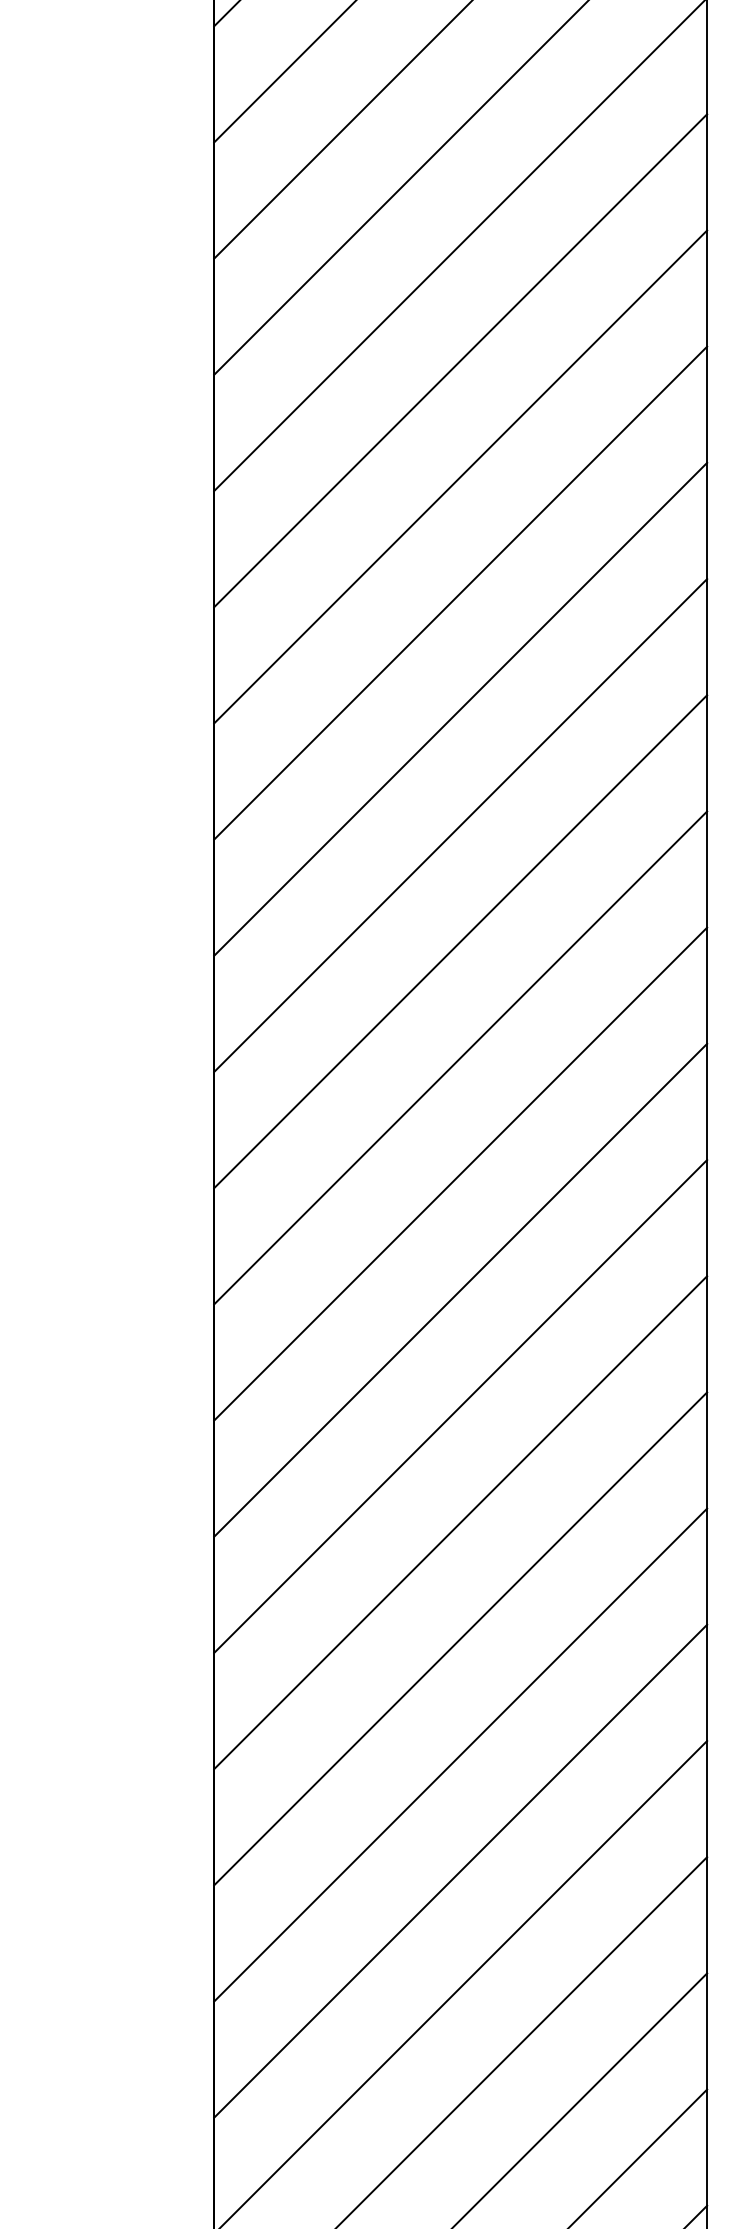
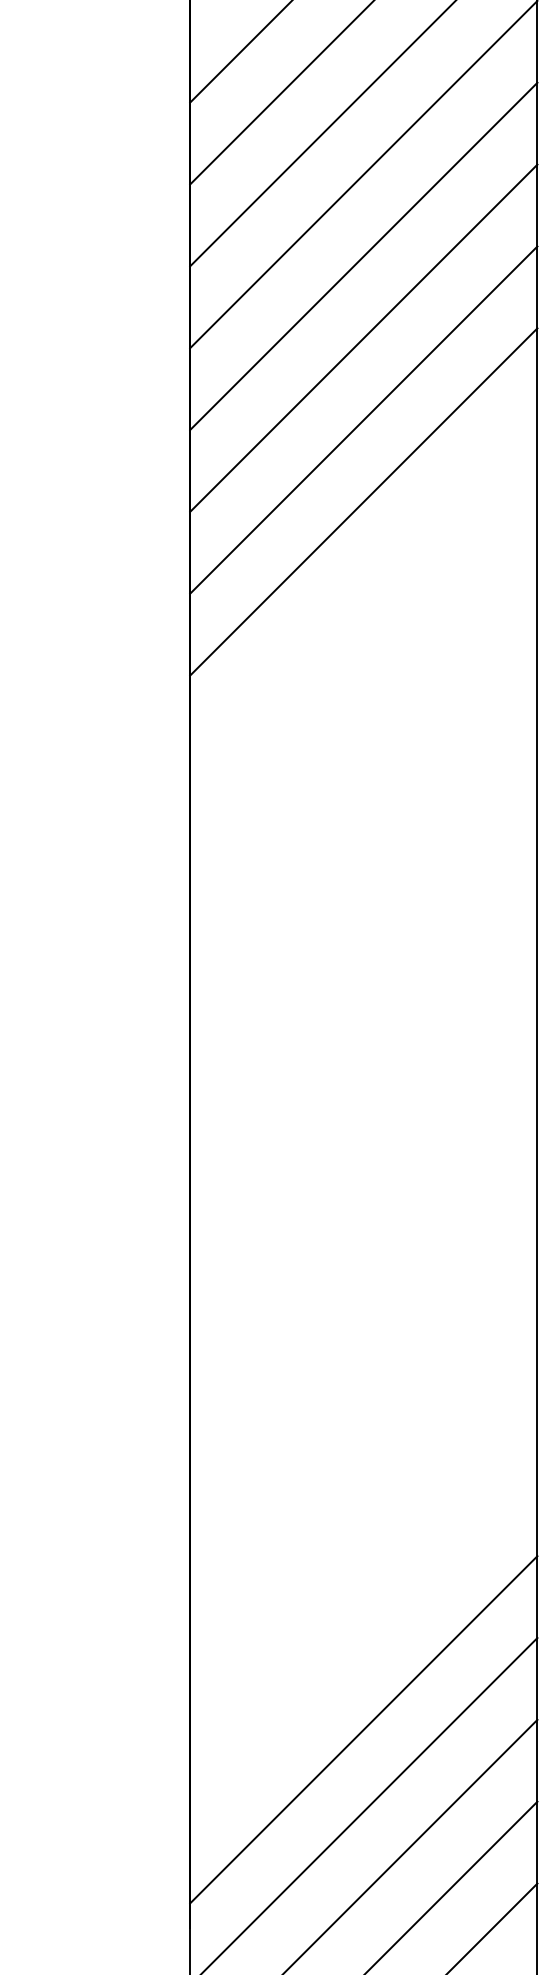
line: (460, 360) -> (363, 583), removed
line: (460, 476) -> (363, 665), removed
line: (460, 593) -> (363, 747), removed
line: (460, 709) -> (363, 829), removed
line: (460, 824) -> (363, 910), removed
line: (460, 940) -> (363, 992), removed
line: (460, 1057) -> (363, 1074), removed
line: (460, 1173) -> (363, 1156), removed
line: (460, 1290) -> (363, 1238), removed
line: (460, 1406) -> (363, 1320), removed
line: (460, 1522) -> (363, 1402), removed
line: (460, 1637) -> (363, 1483), removed
line: (460, 1754) -> (363, 1565), removed
line: (460, 1870) -> (363, 1647), removed

